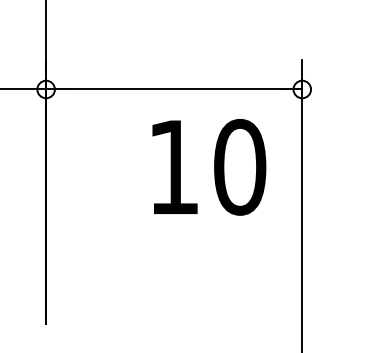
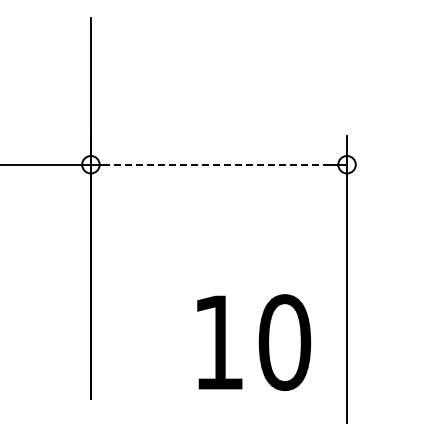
line: (173, 89) -> (218, 164), solid -> dashed
text: (209, 167) -> (254, 342), moved

